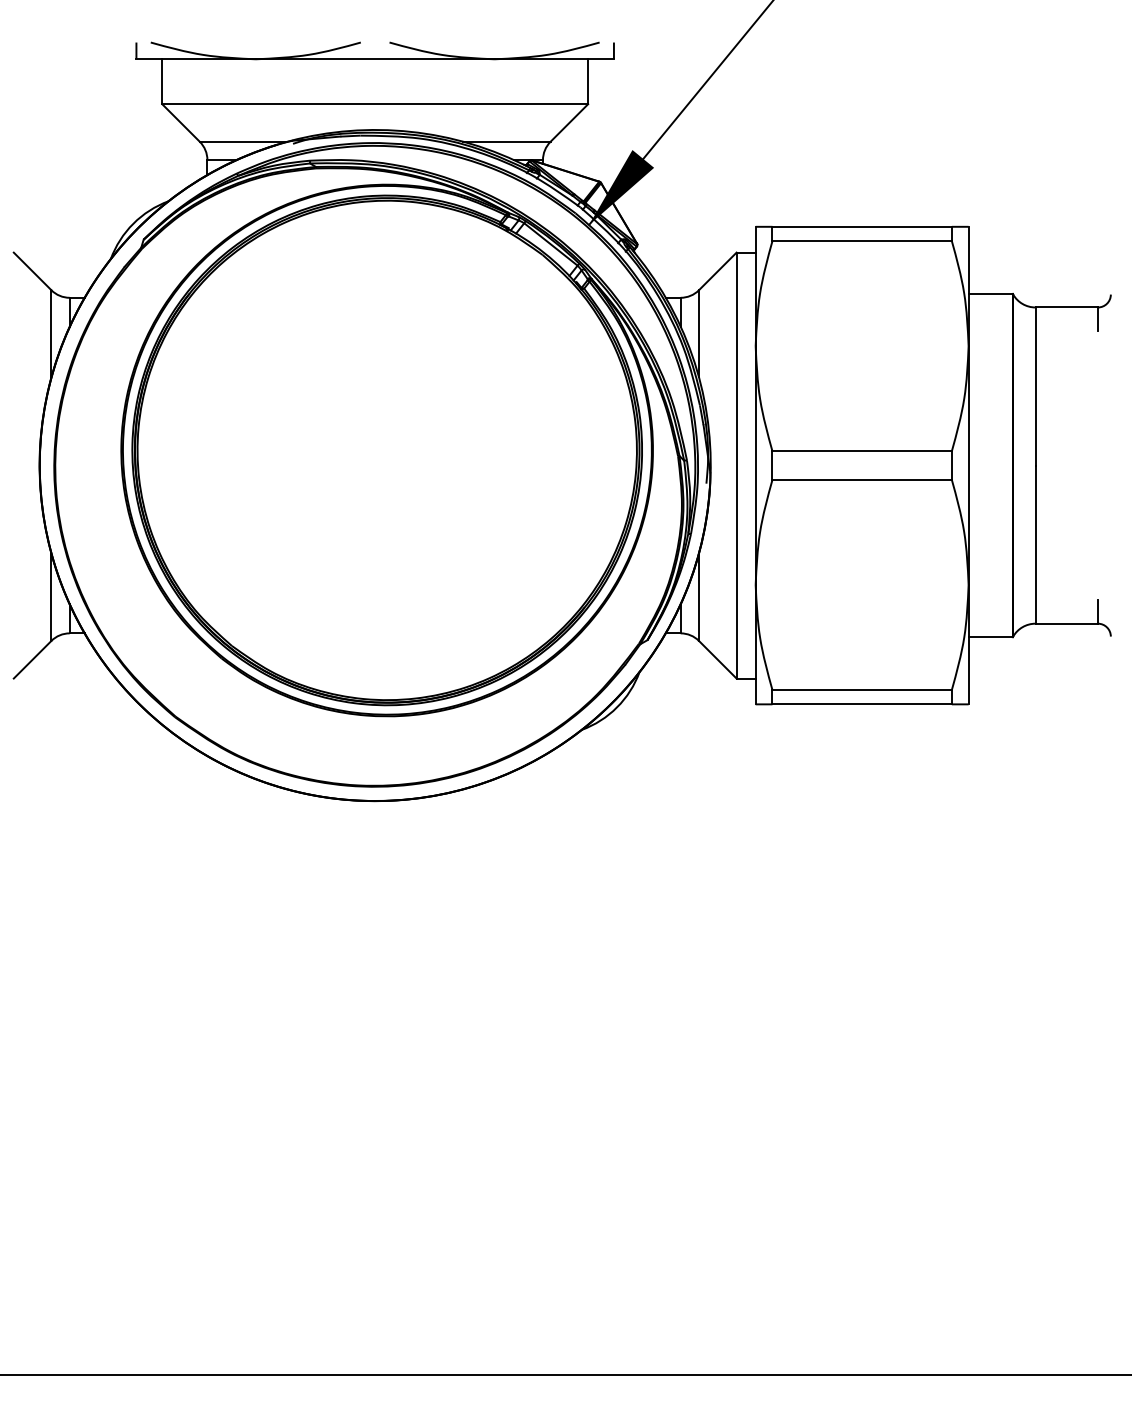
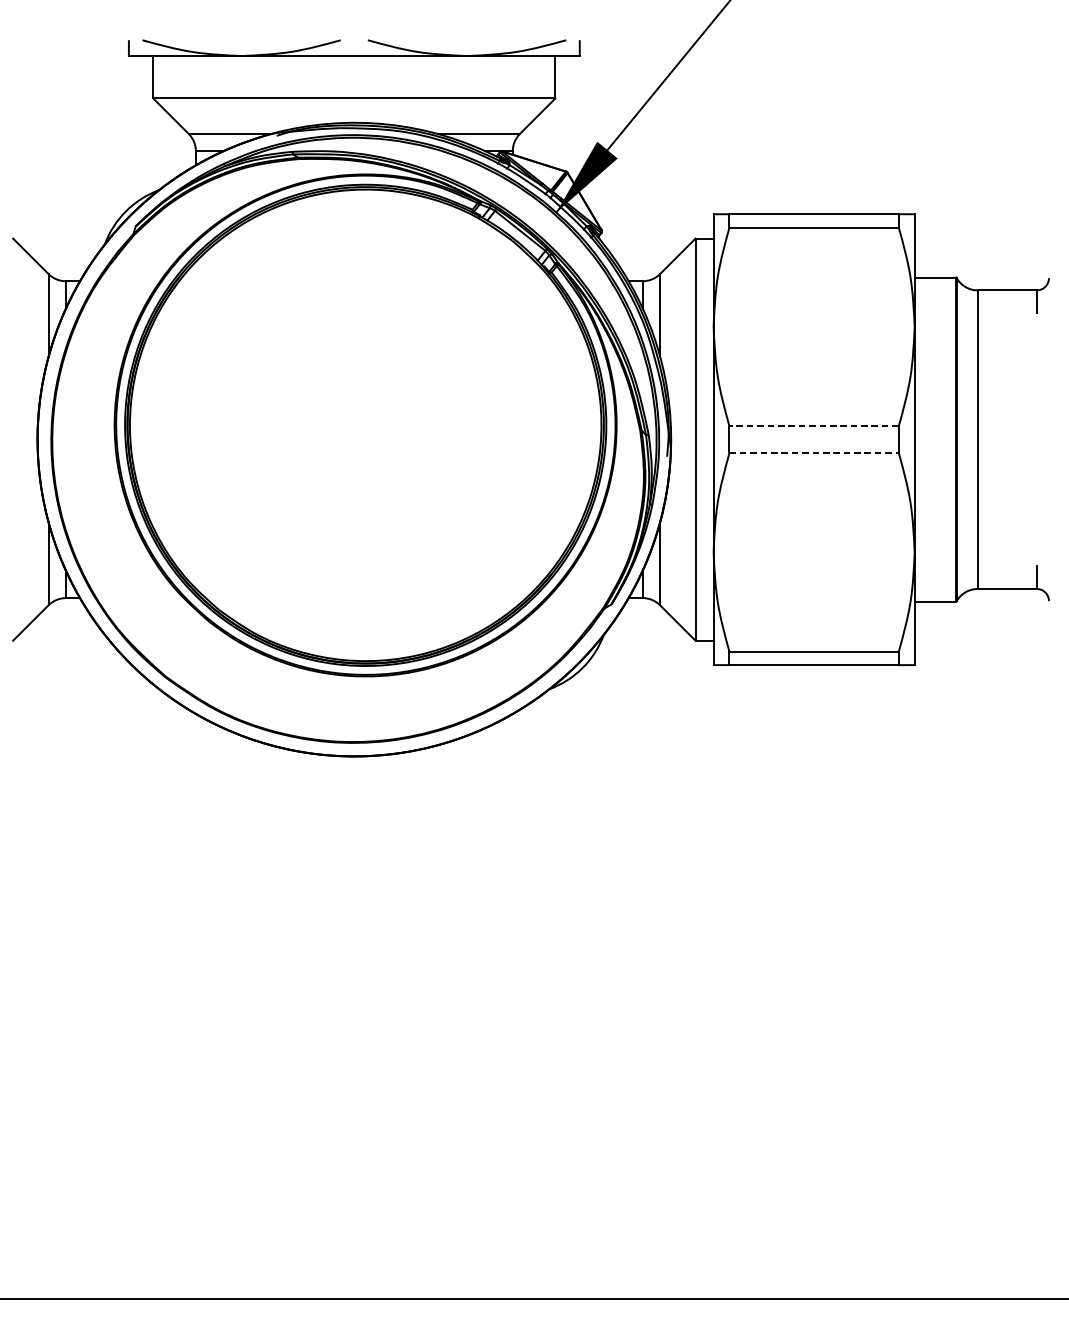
line: (862, 451) -> (814, 426), solid -> dashed
line: (862, 479) -> (814, 452), solid -> dashed

